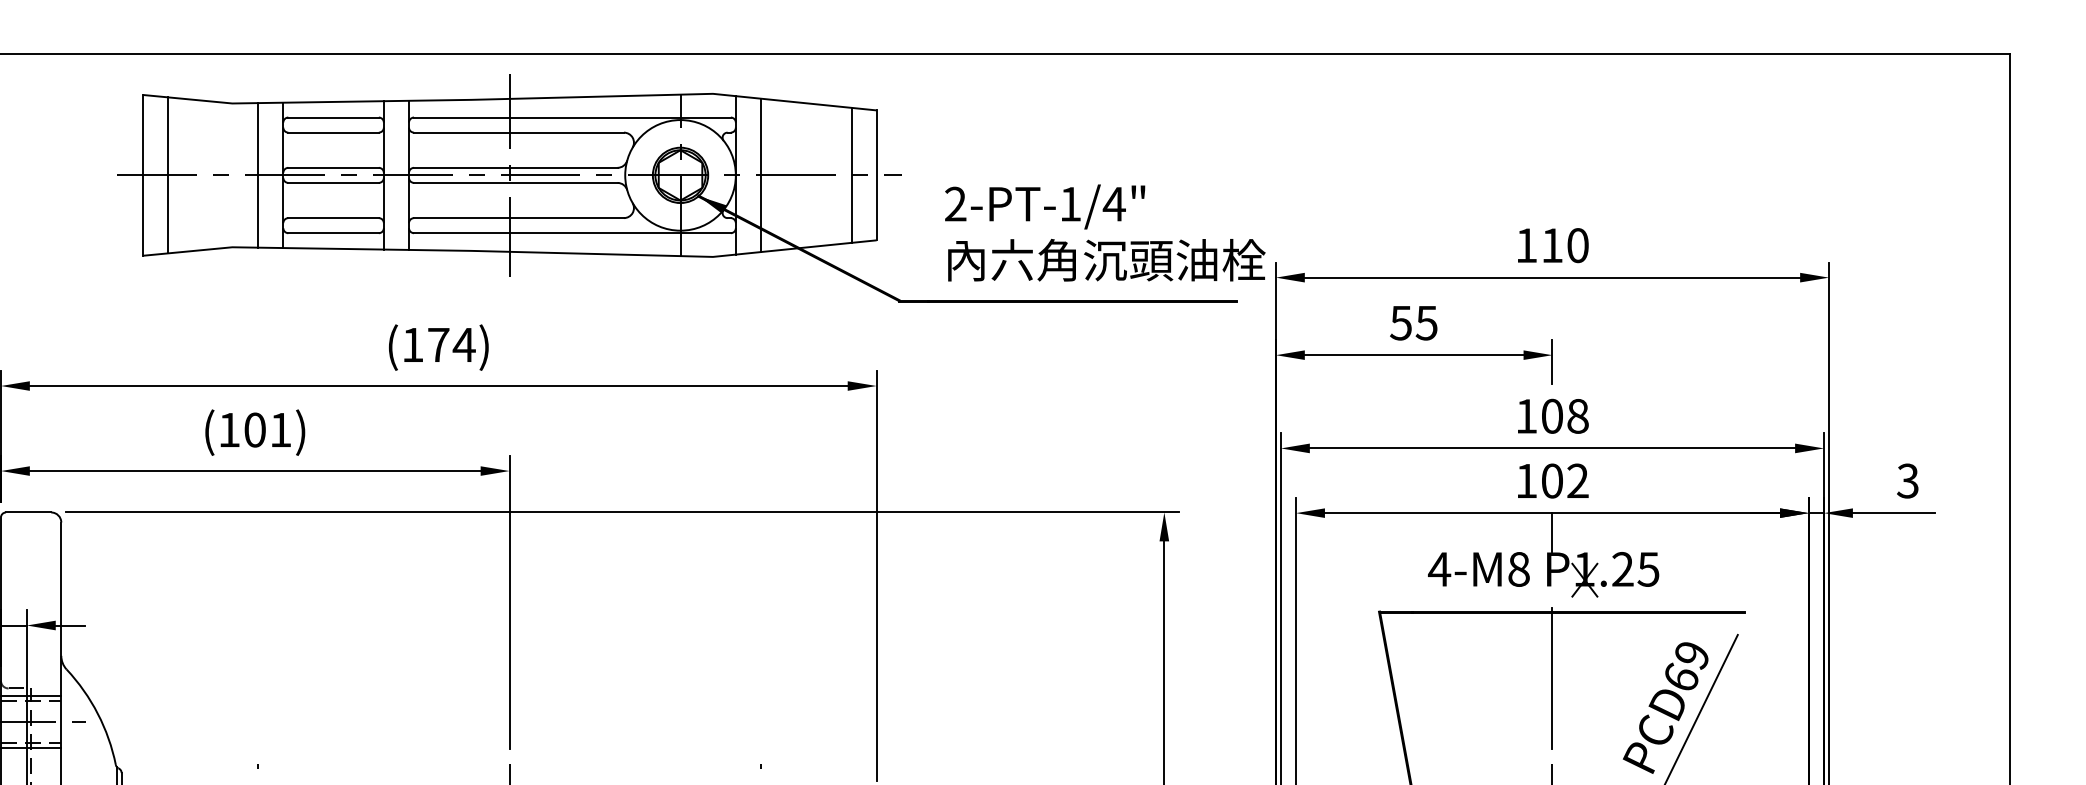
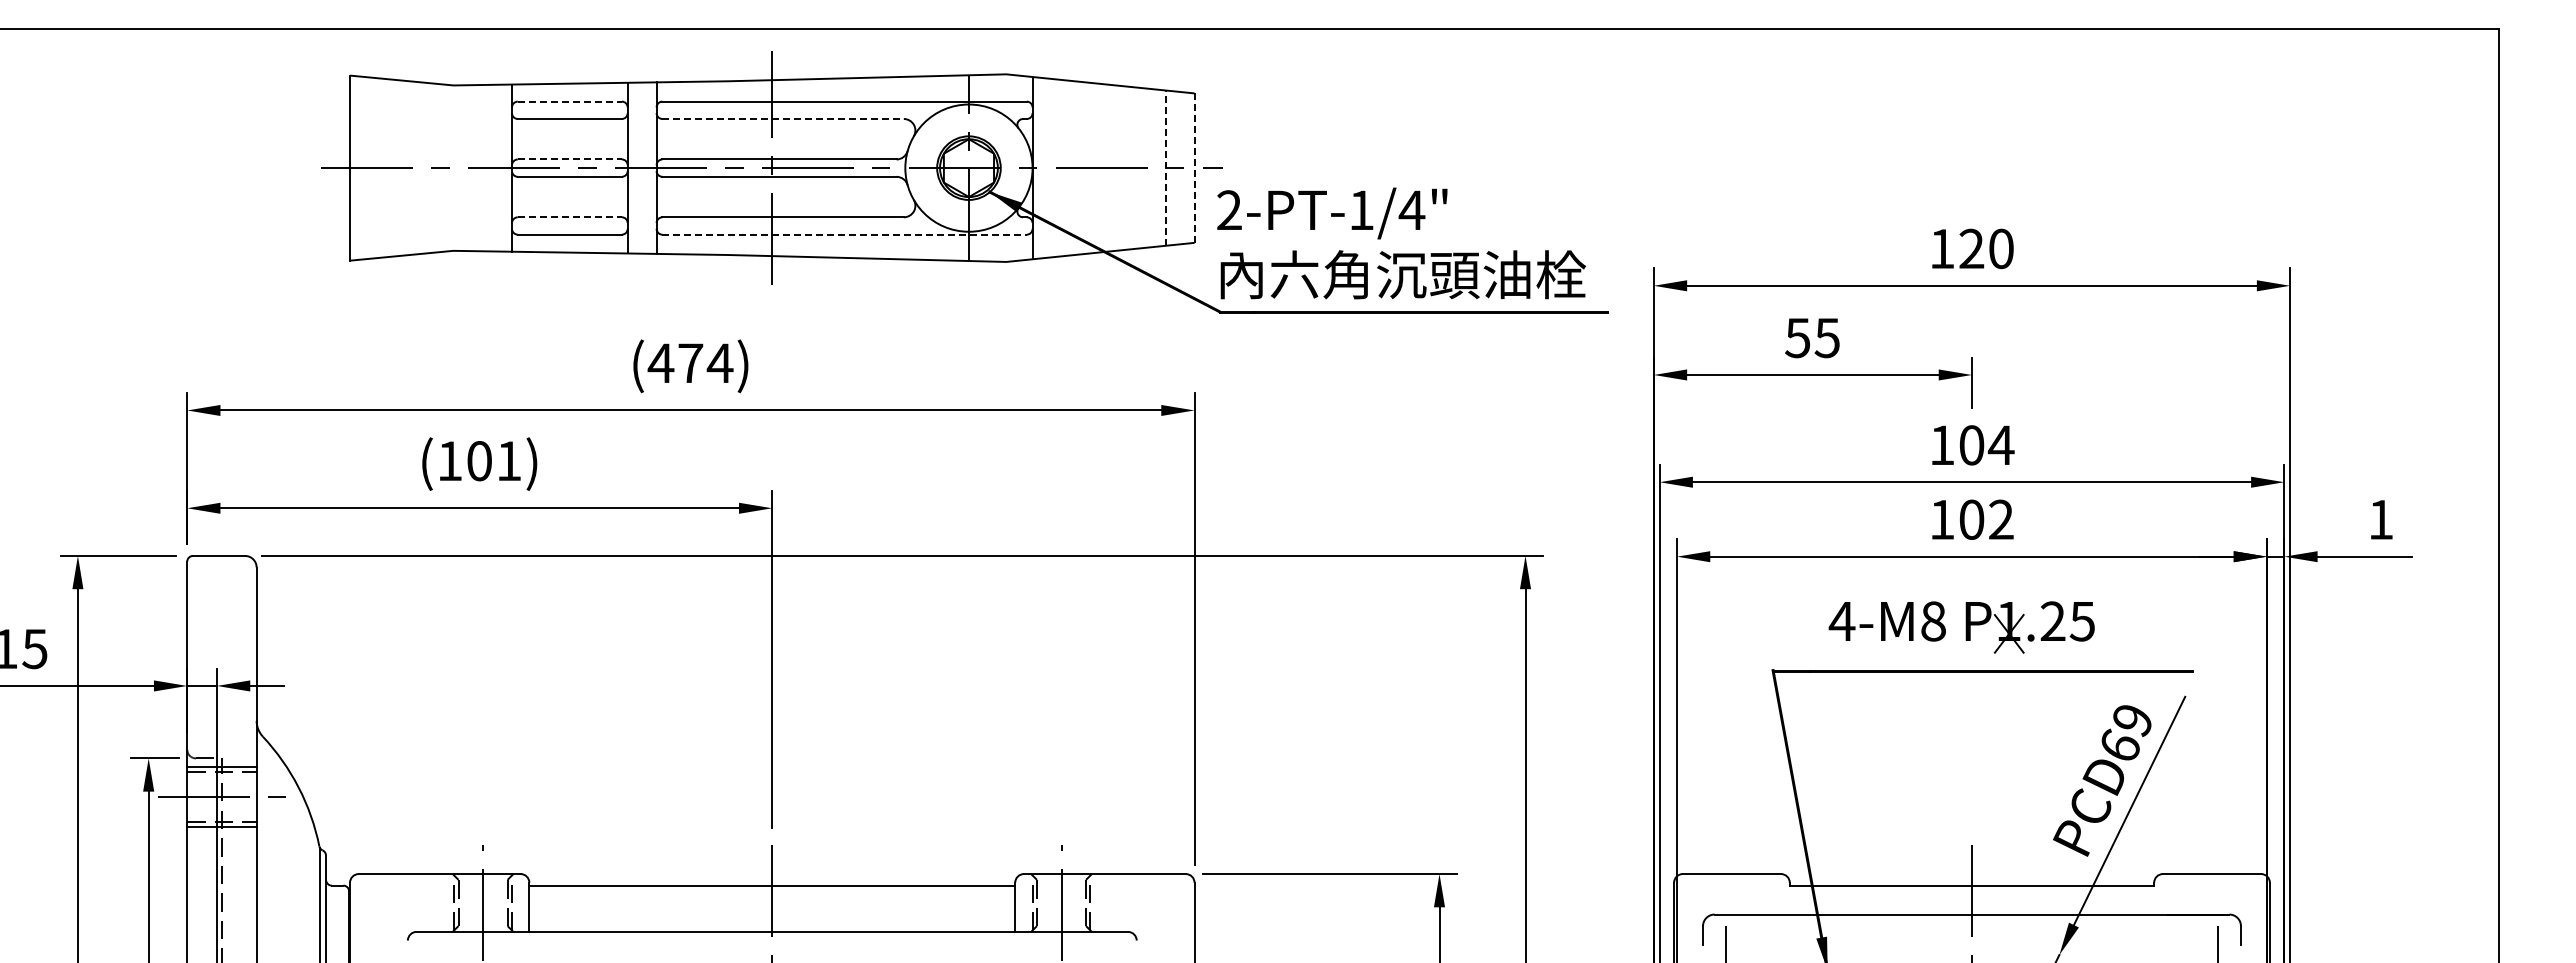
line: (334, 117) -> (570, 101), solid -> dashed
line: (519, 132) -> (783, 118), solid -> dashed
line: (334, 167) -> (570, 159), solid -> dashed
line: (167, 174) -> (378, 167), removed
line: (760, 174) -> (1061, 167), removed
line: (258, 175) -> (483, 168), removed
line: (851, 175) -> (1165, 168), solid -> dashed
line: (876, 175) -> (1194, 168), solid -> dashed
line: (334, 218) -> (570, 217), solid -> dashed
line: (573, 233) -> (845, 234), solid -> dashed
text: (1105, 233) -> (1401, 243), moved
text: (1552, 245) -> (1971, 248), 110 -> 120
text: (412, 344) -> (660, 362), (174) -> (474)
text: (1577, 416) -> (2000, 445), 108 -> 104
text: (1907, 480) -> (2380, 519), 3 -> 1
line: (1552, 532) -> (1971, 578), removed
line: (1552, 678) -> (1971, 746), removed

